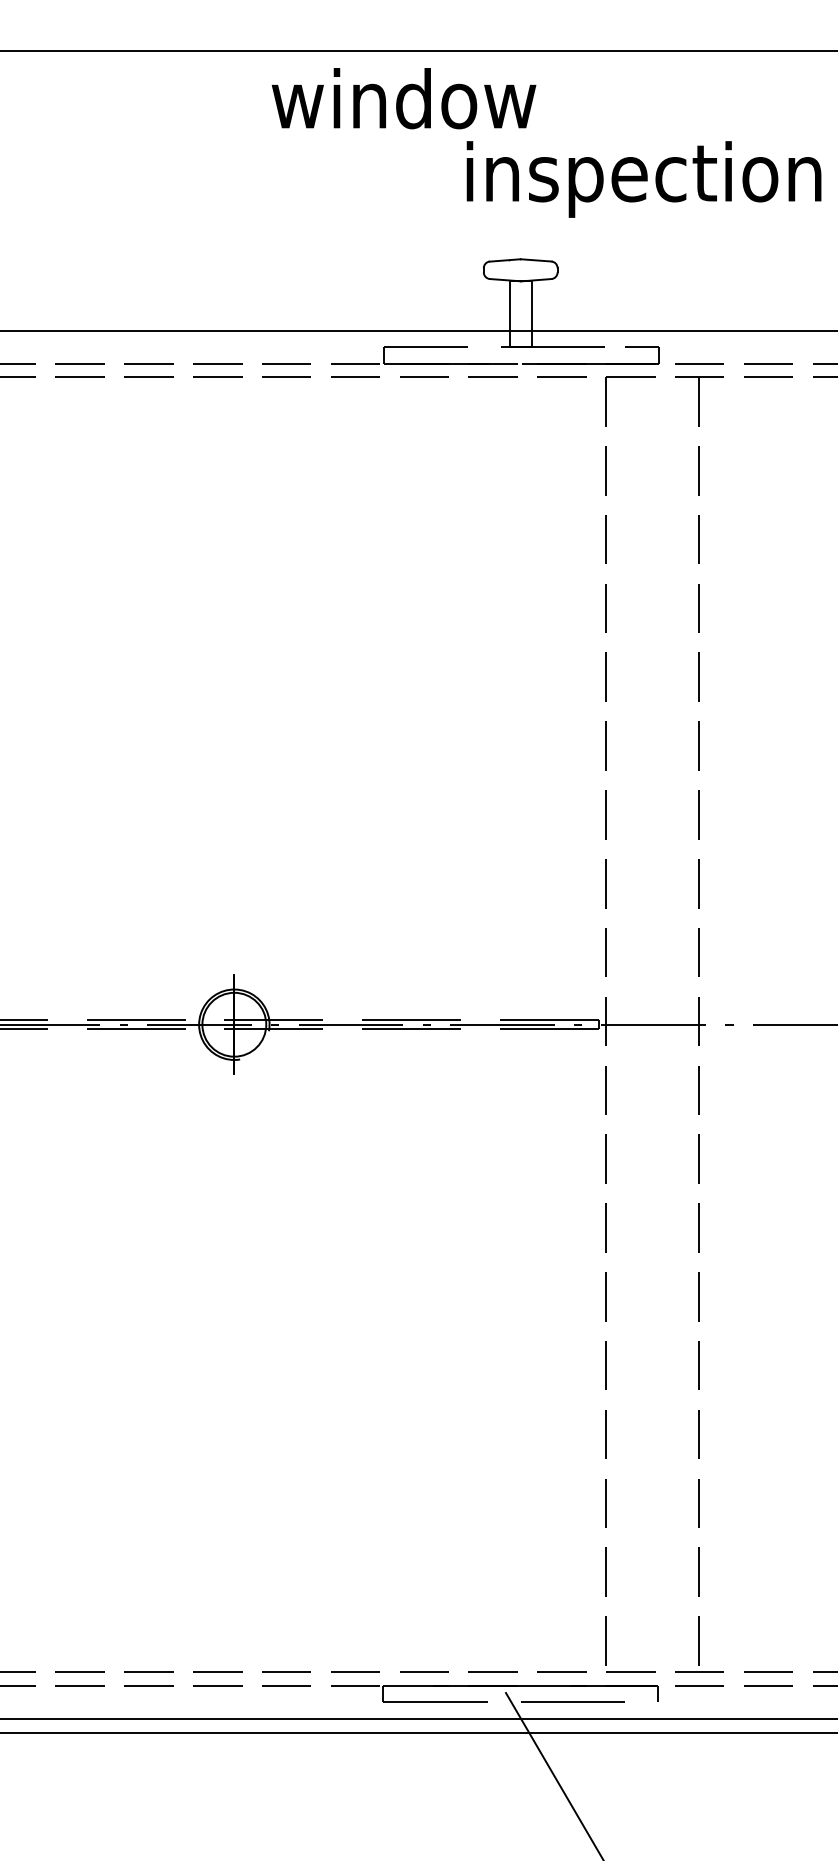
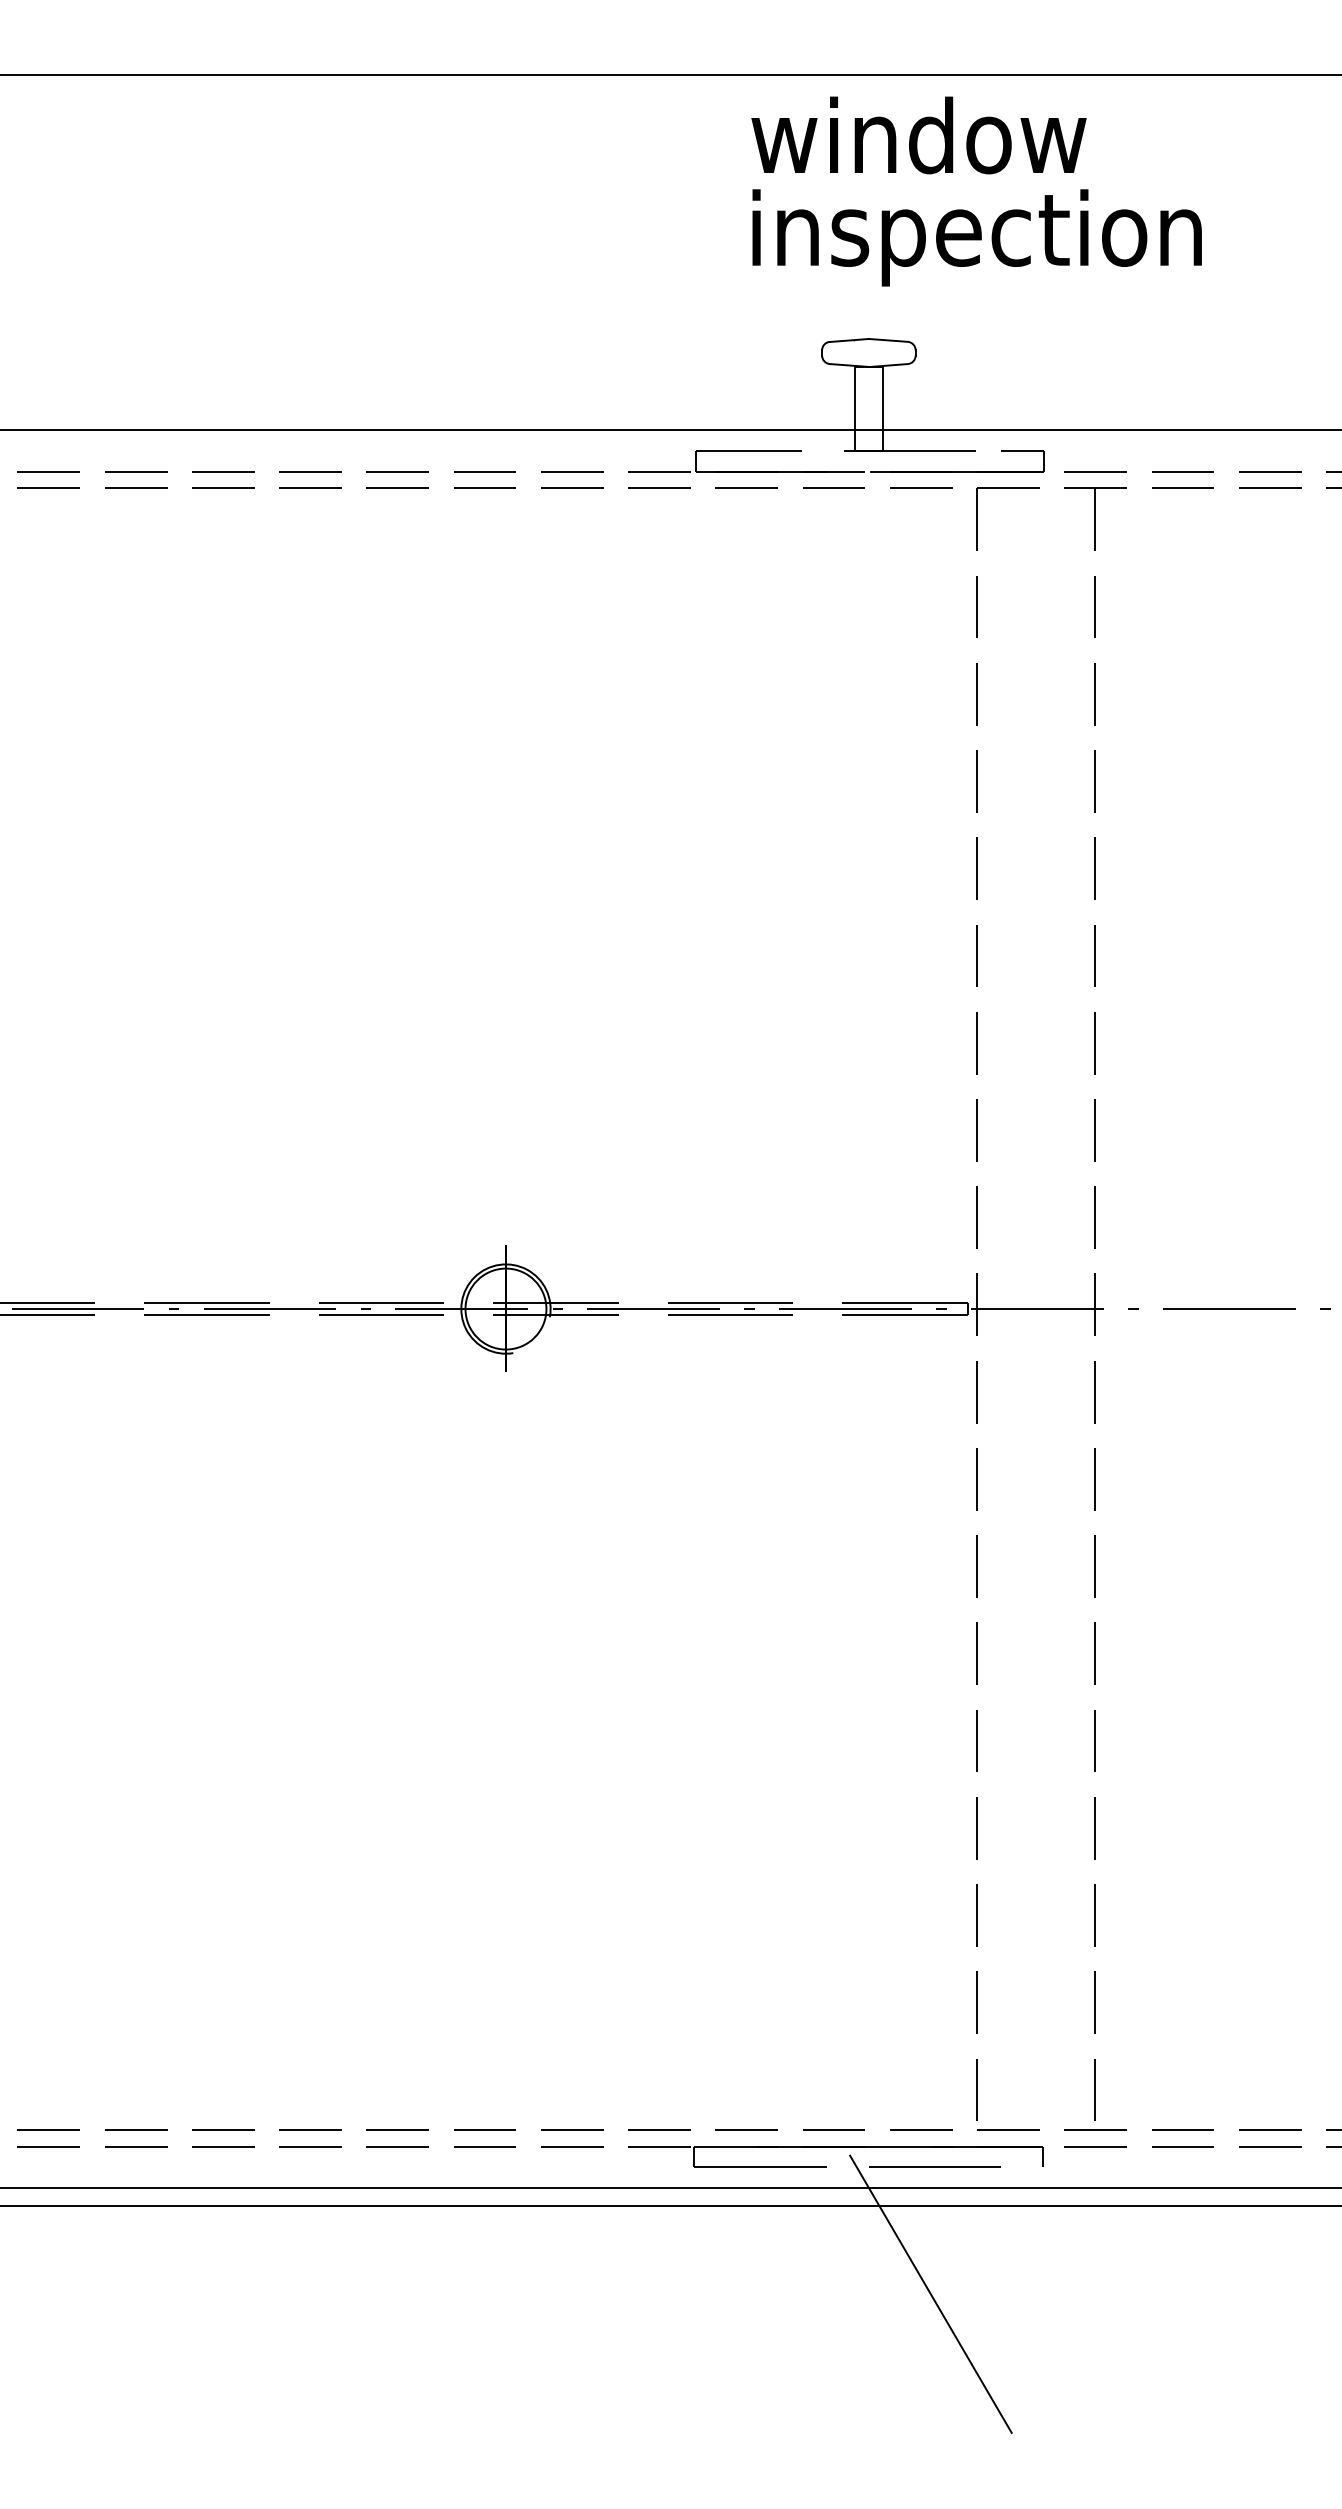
text: (403, 98) -> (918, 135), moved
text: (643, 179) -> (976, 237), moved

